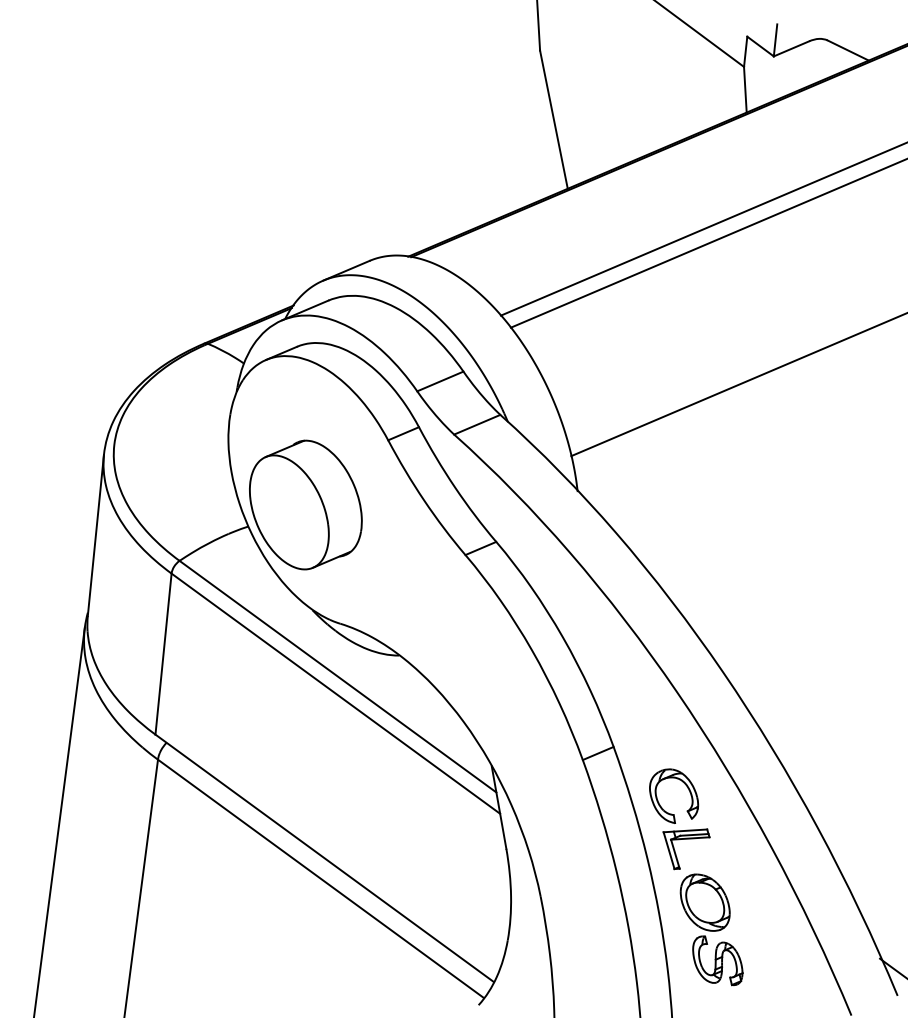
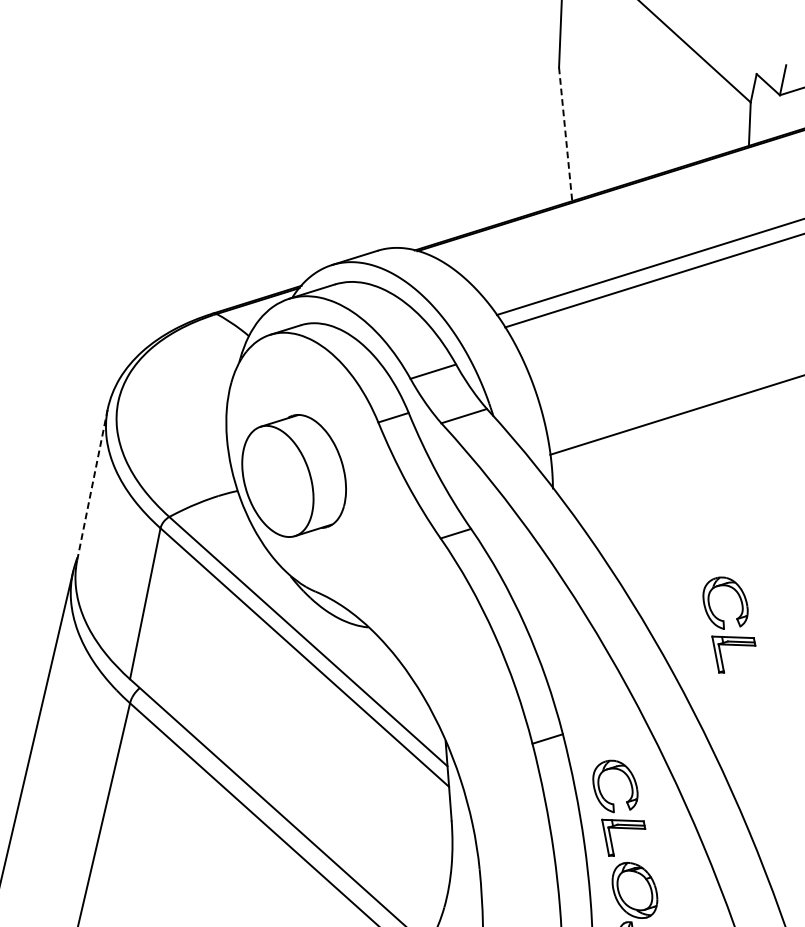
line: (554, 120) -> (566, 135), solid -> dashed
line: (95, 535) -> (92, 484), solid -> dashed
part: (775, 616) -> (728, 625), added

